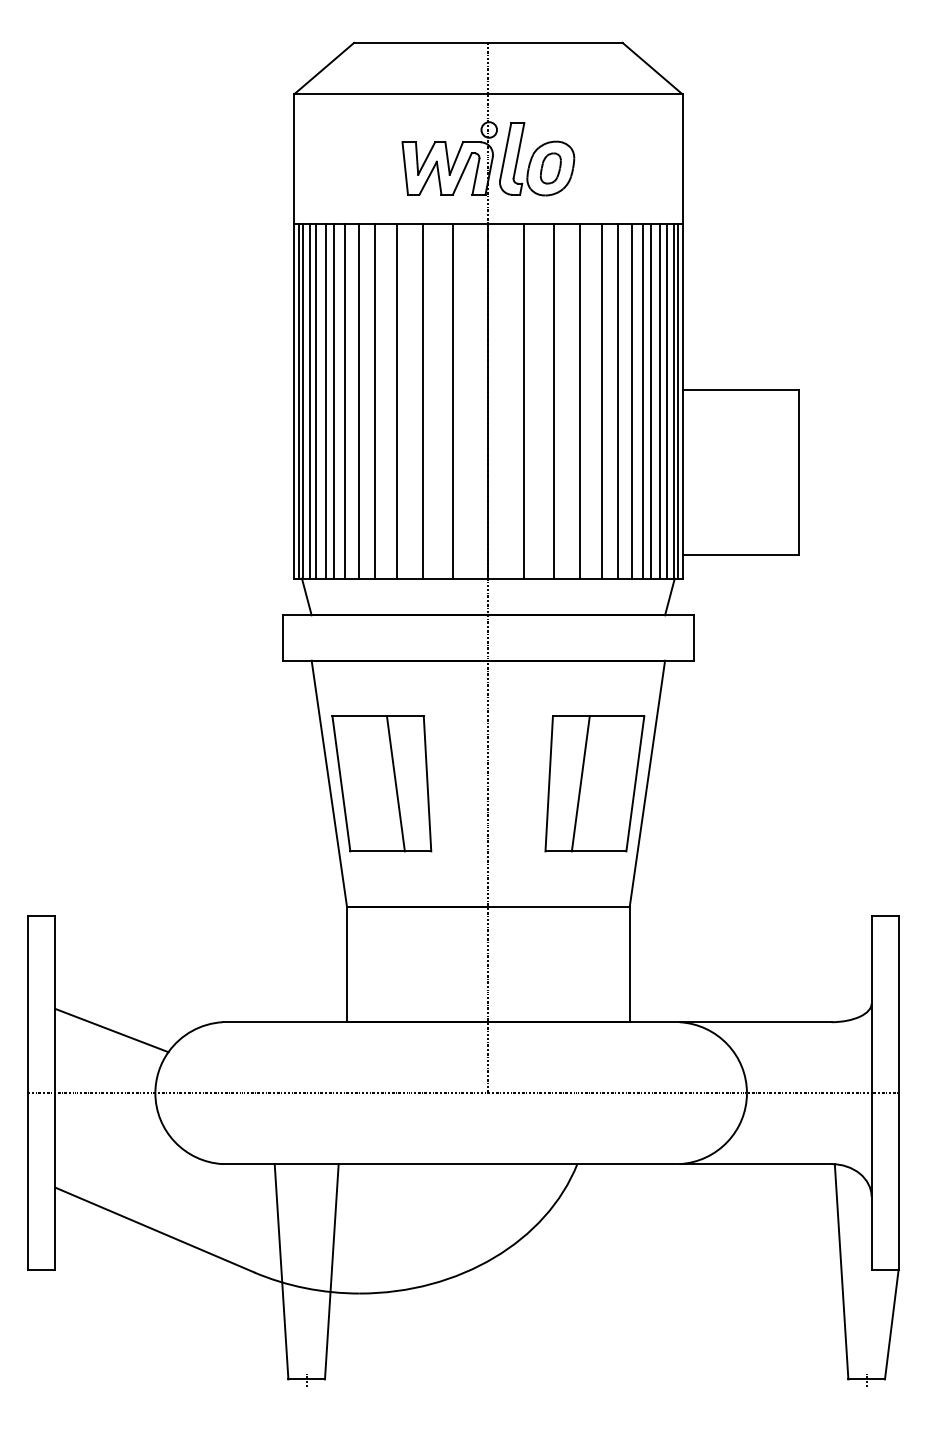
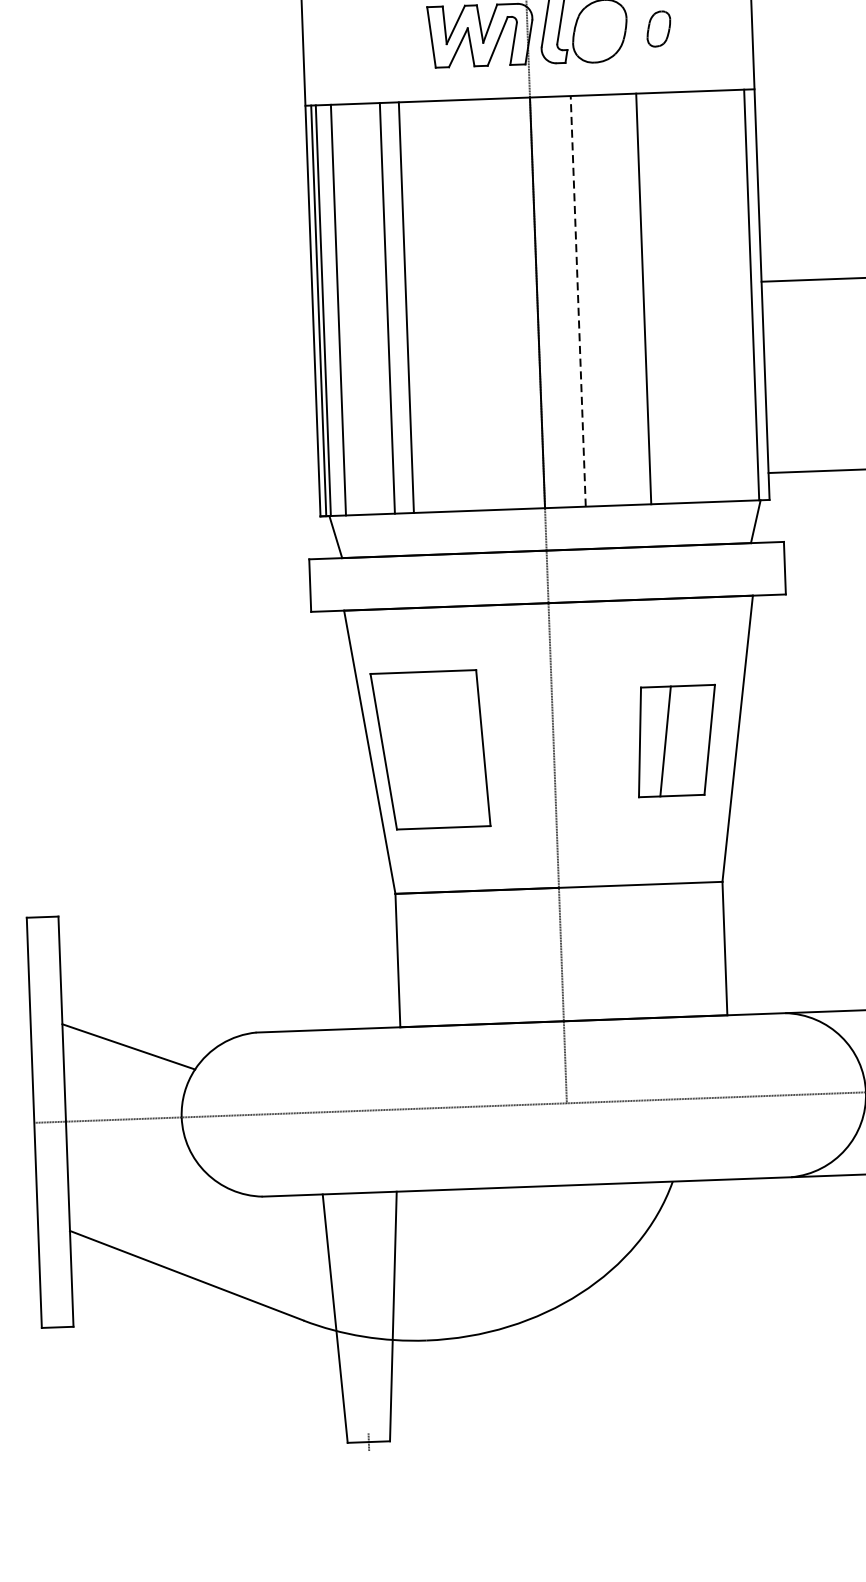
part: (550, 168) -> (658, 29), moved
line: (309, 400) -> (330, 309), removed
line: (325, 400) -> (349, 309), removed
line: (334, 400) -> (359, 308), removed
line: (344, 400) -> (371, 308), removed
line: (396, 400) -> (431, 306), removed
line: (423, 400) -> (462, 304), removed
line: (453, 400) -> (497, 303), removed
line: (553, 400) -> (612, 299), removed
line: (601, 400) -> (668, 297), removed
line: (618, 400) -> (687, 296), removed
line: (631, 400) -> (703, 296), removed
line: (642, 400) -> (715, 295), removed
line: (651, 400) -> (726, 295), removed
line: (660, 400) -> (736, 294), removed
line: (667, 400) -> (744, 294), removed
line: (677, 400) -> (756, 294), removed
line: (523, 401) -> (578, 301), solid -> dashed
line: (395, 783) -> (446, 749), removed
part: (594, 783) -> (676, 740), size x0.7

